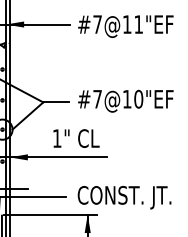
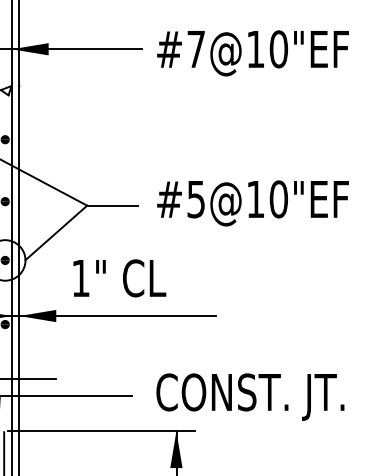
text: (138, 24) -> (278, 49), #7@11"EF -> #7@10"EF
text: (97, 99) -> (196, 199), #7@10"EF -> #5@10"EF
text: (76, 138) -> (119, 278), moved

